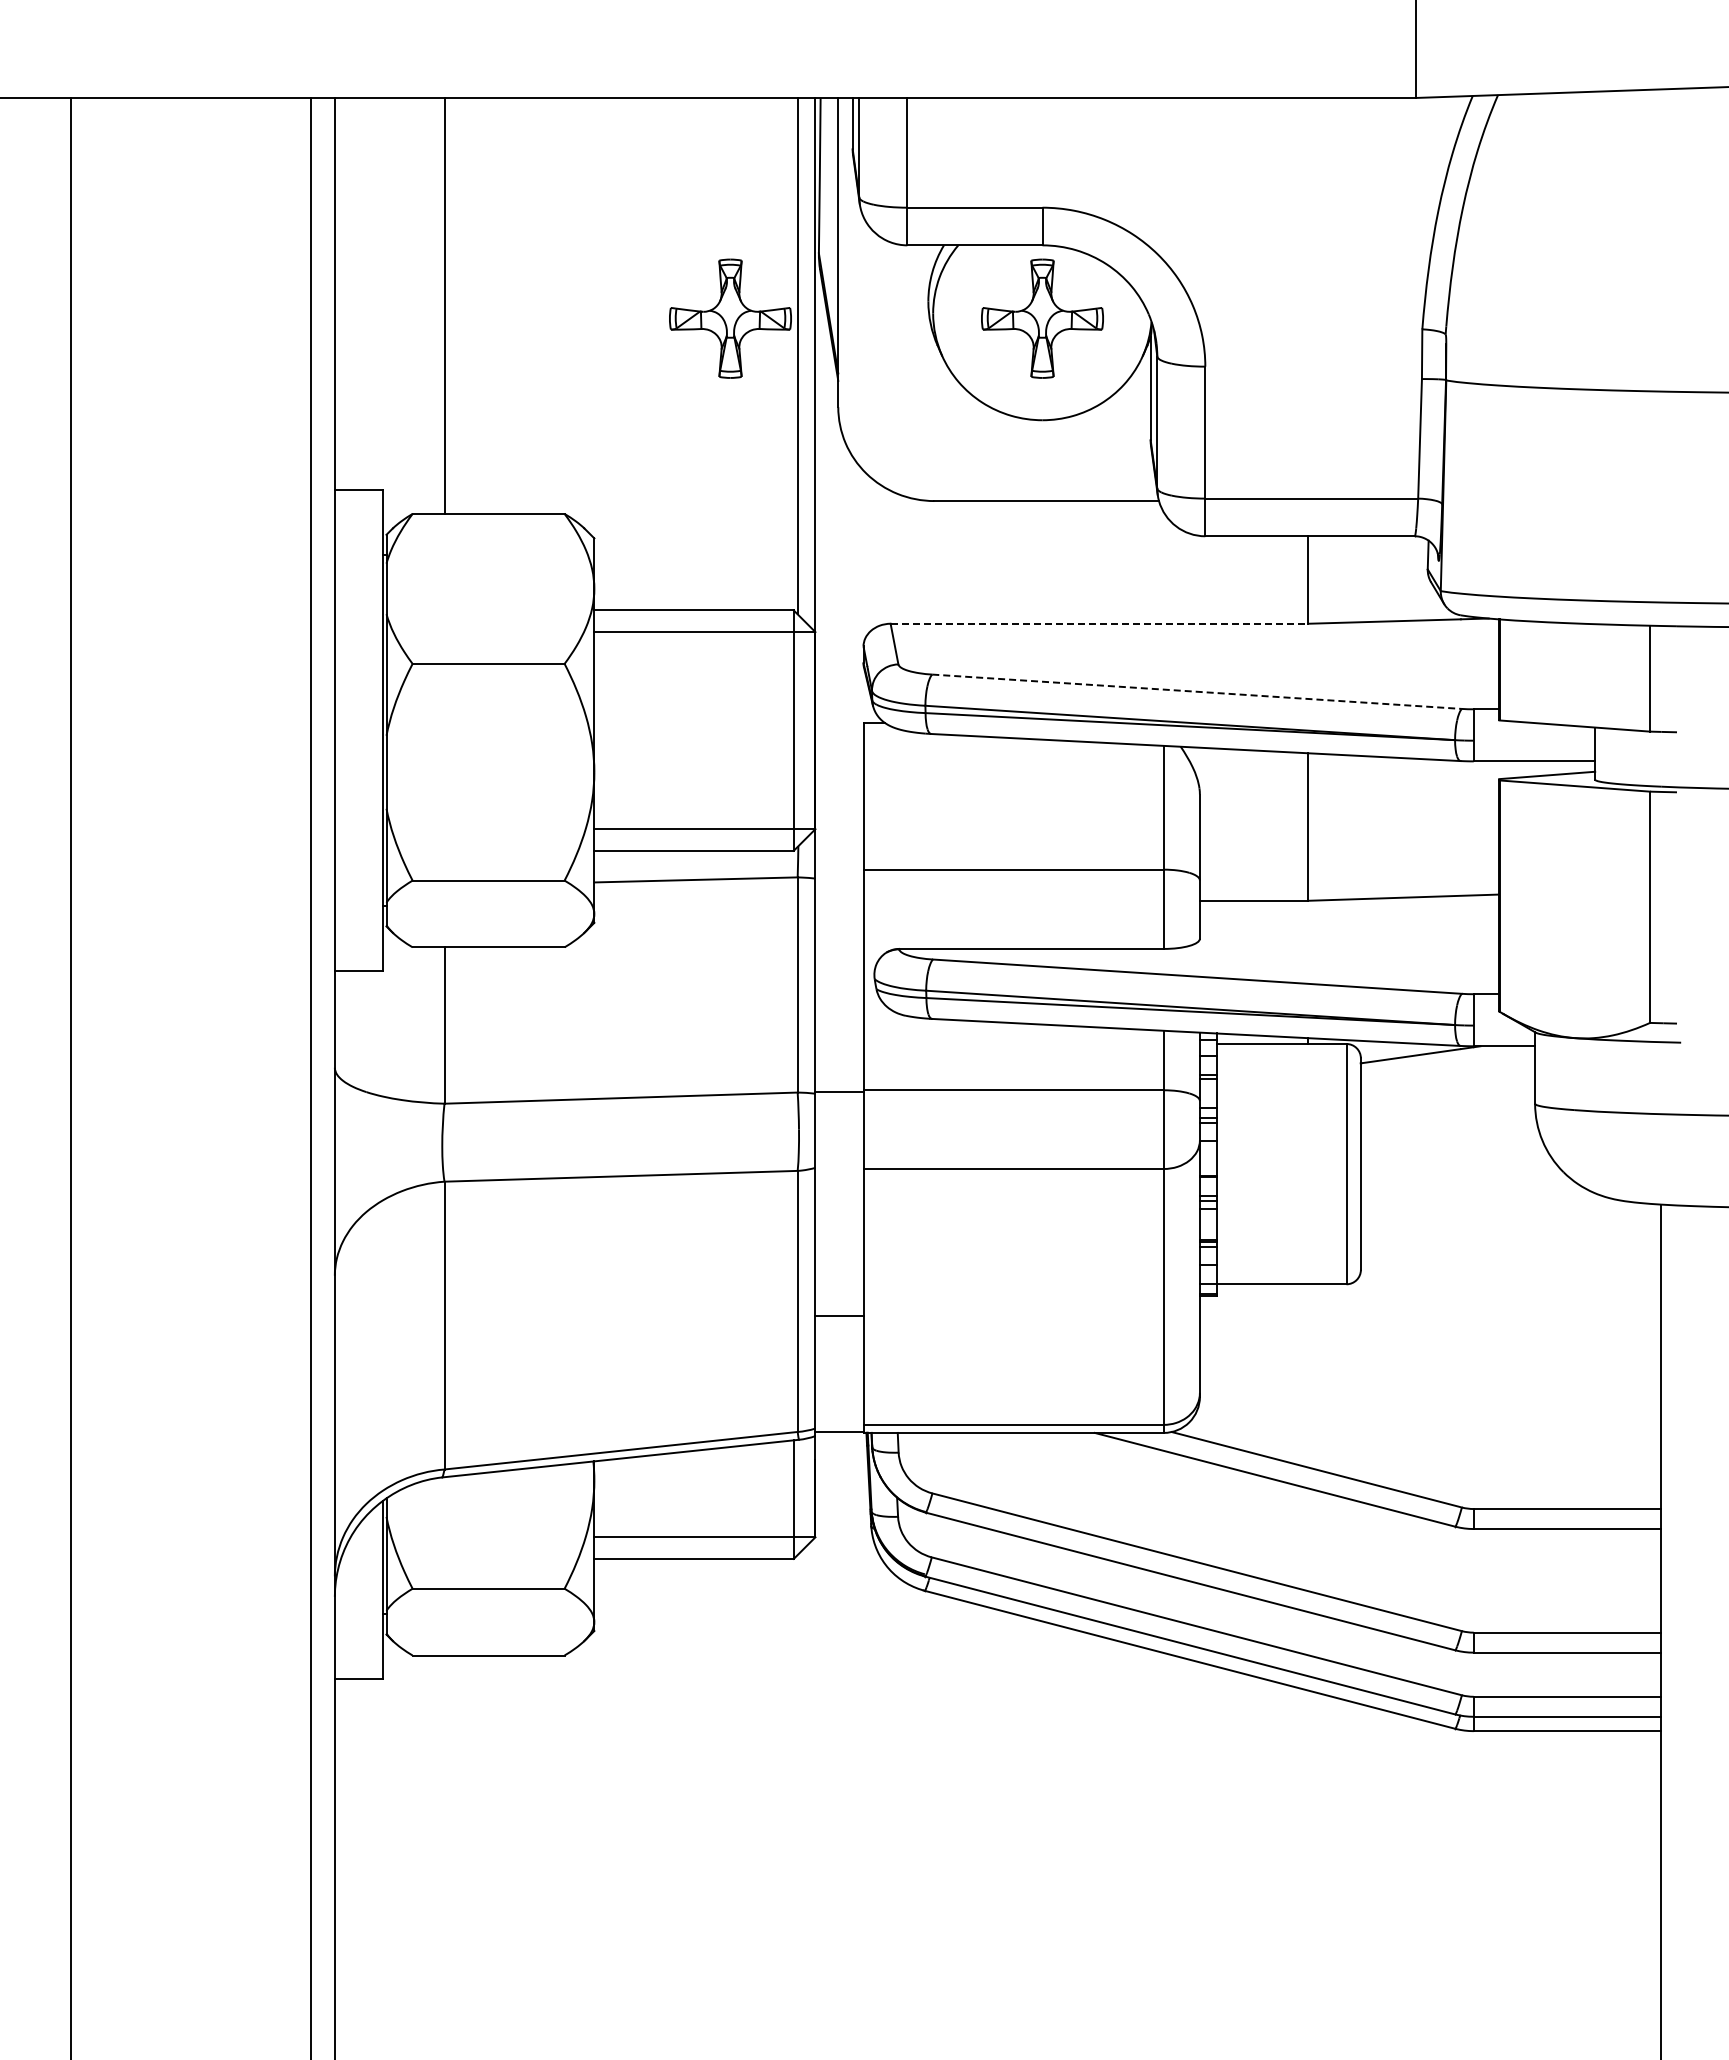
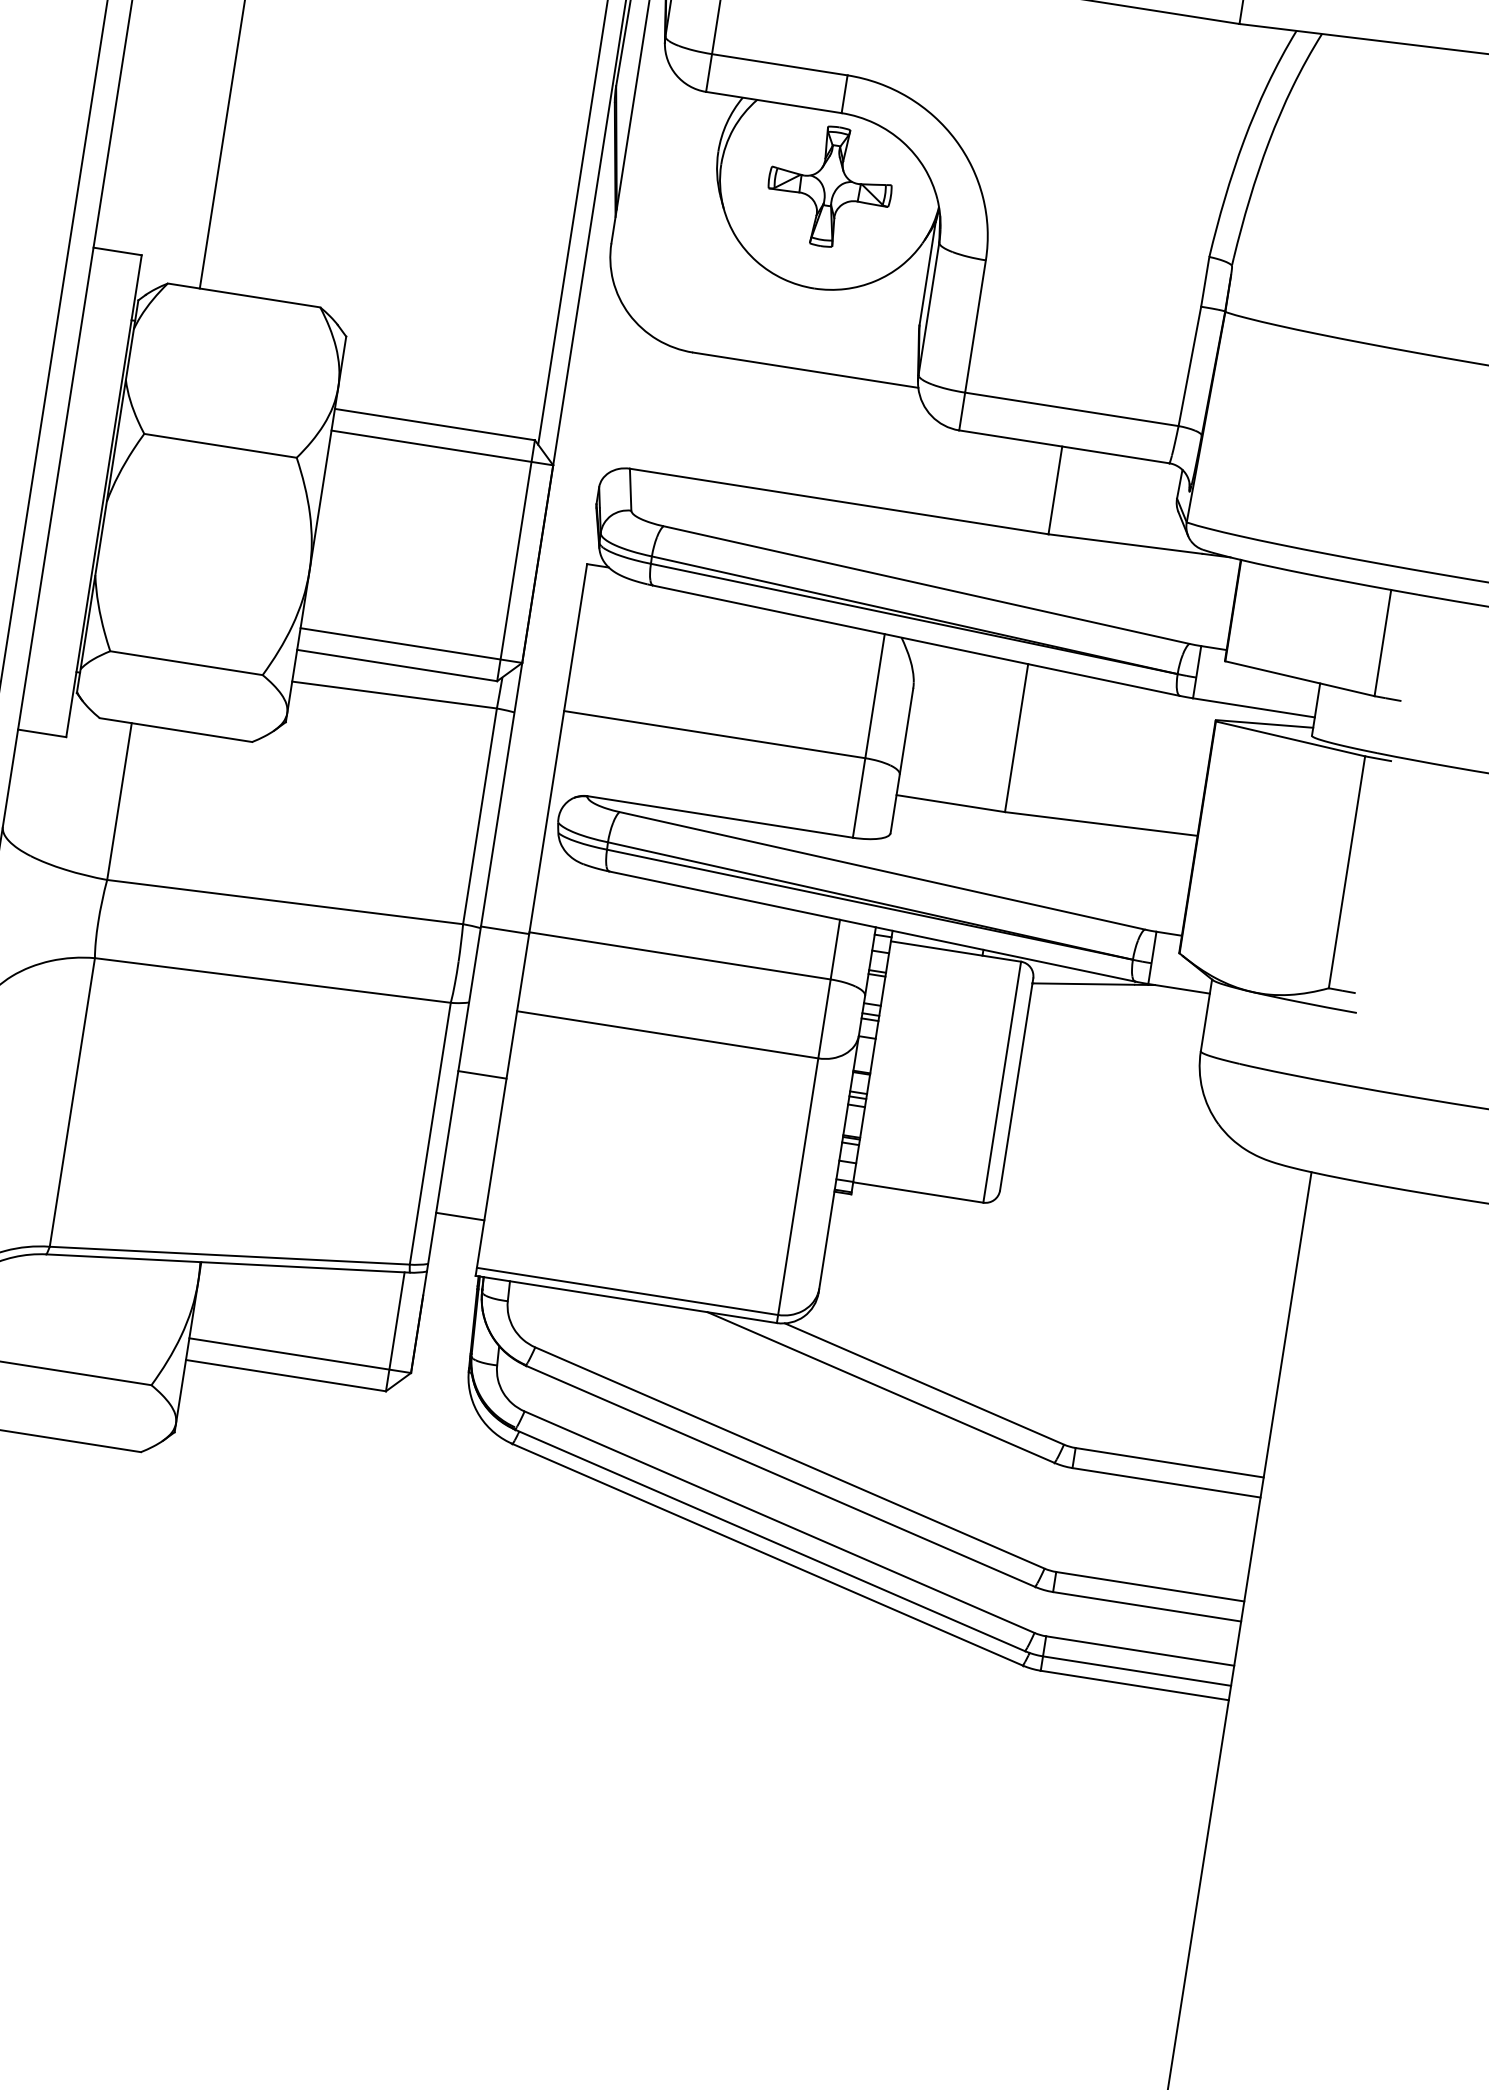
part: (730, 318) -> (517, 137), removed
line: (1099, 623) -> (839, 501), dashed -> solid
line: (1197, 691) -> (927, 584), dashed -> solid
line: (839, 1316) -> (482, 1075), moved
line: (839, 1431) -> (460, 1216), moved

